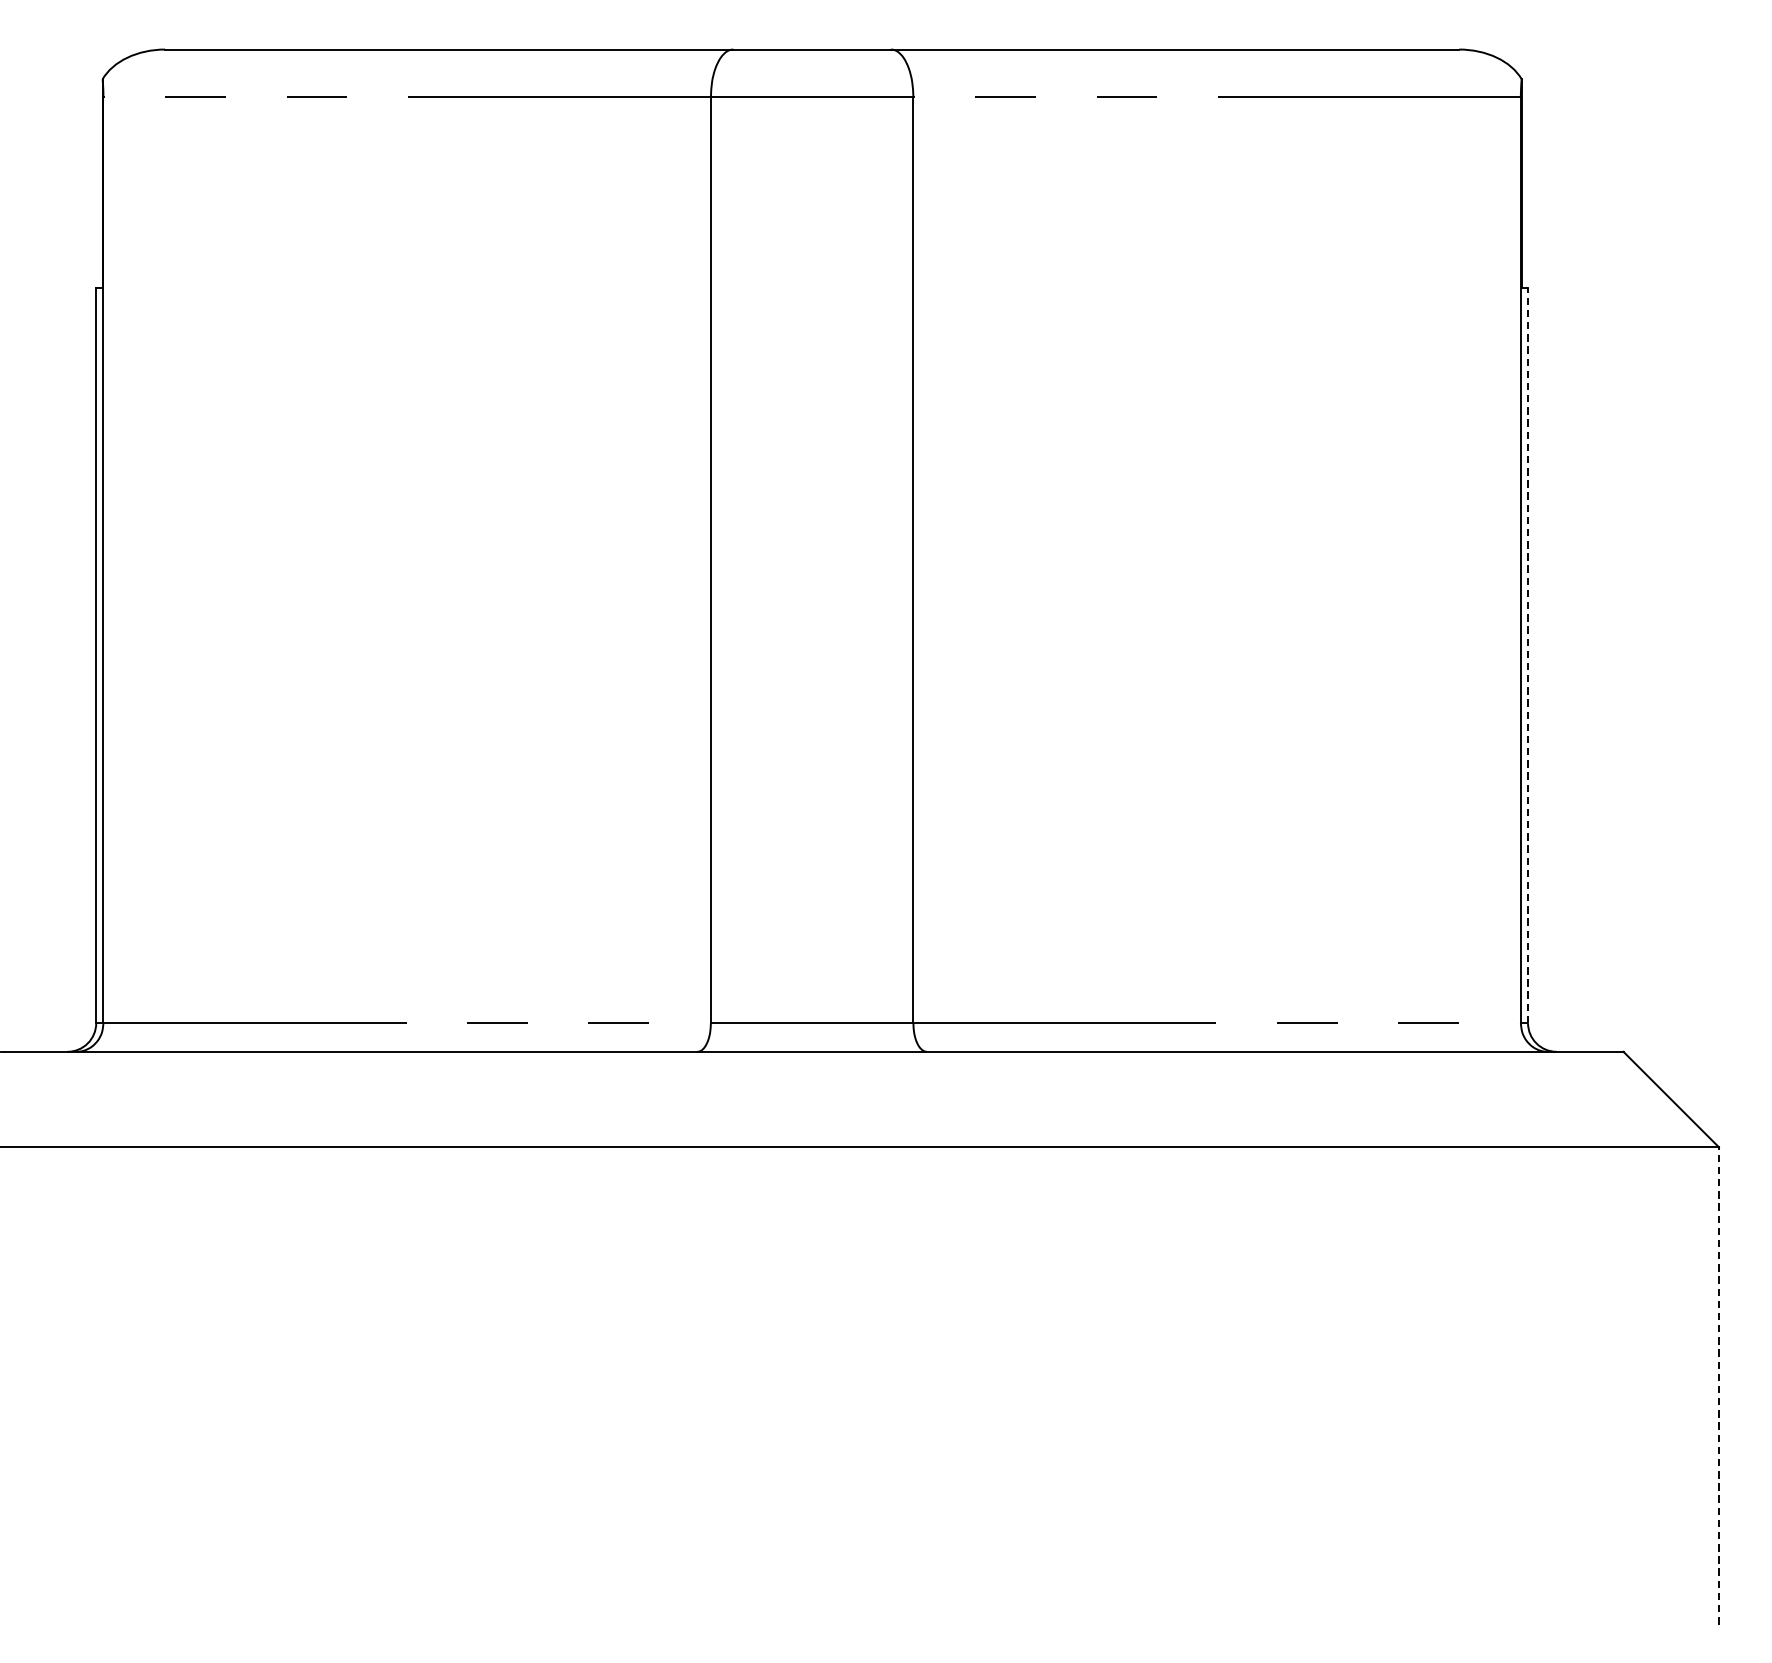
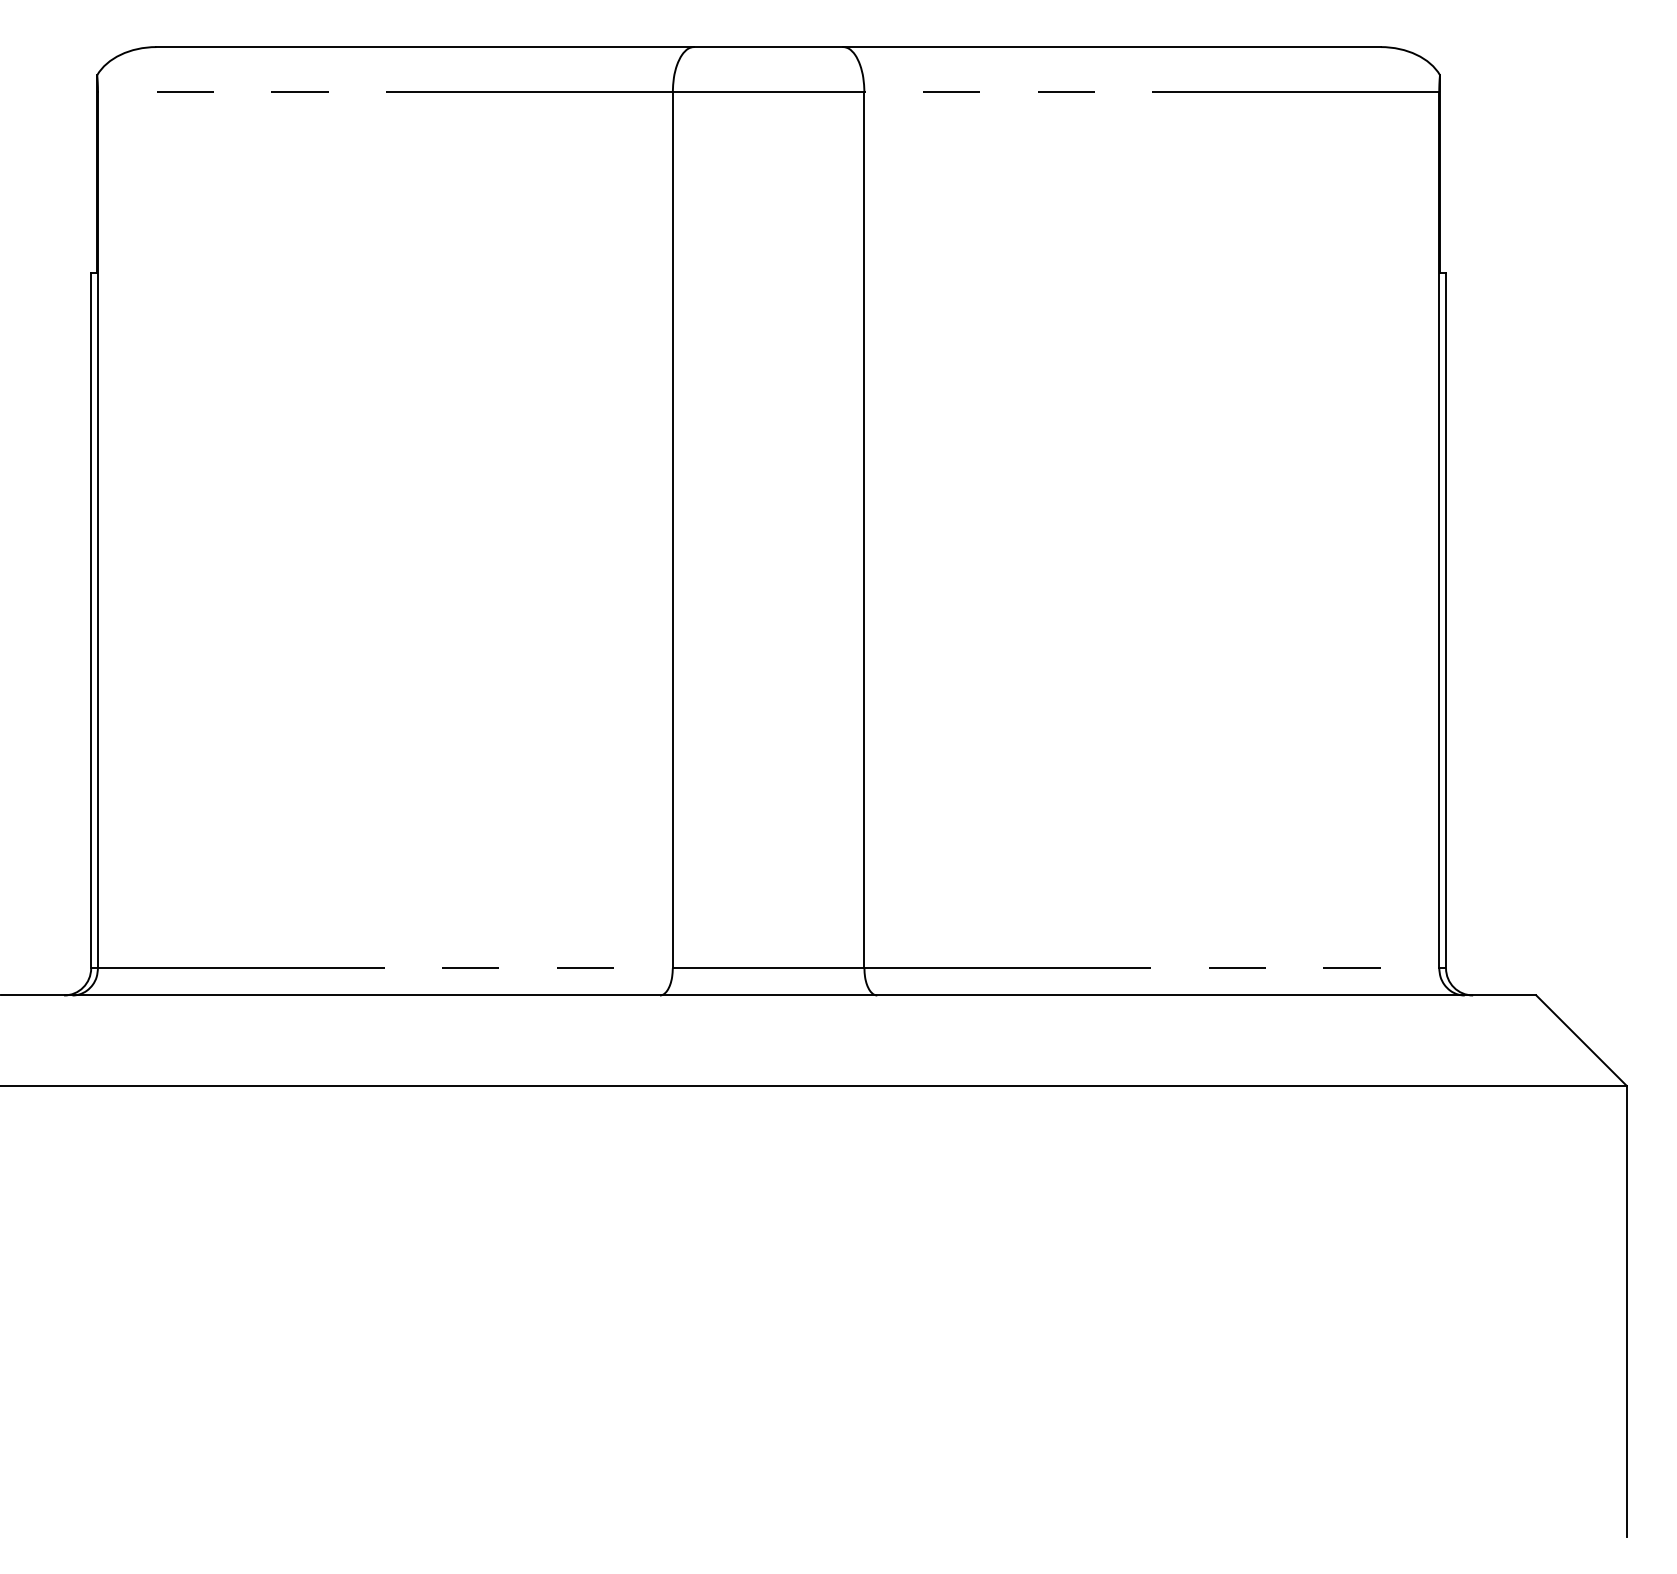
line: (1528, 655) -> (1446, 620), dashed -> solid
line: (1718, 1385) -> (1626, 1311), dashed -> solid

